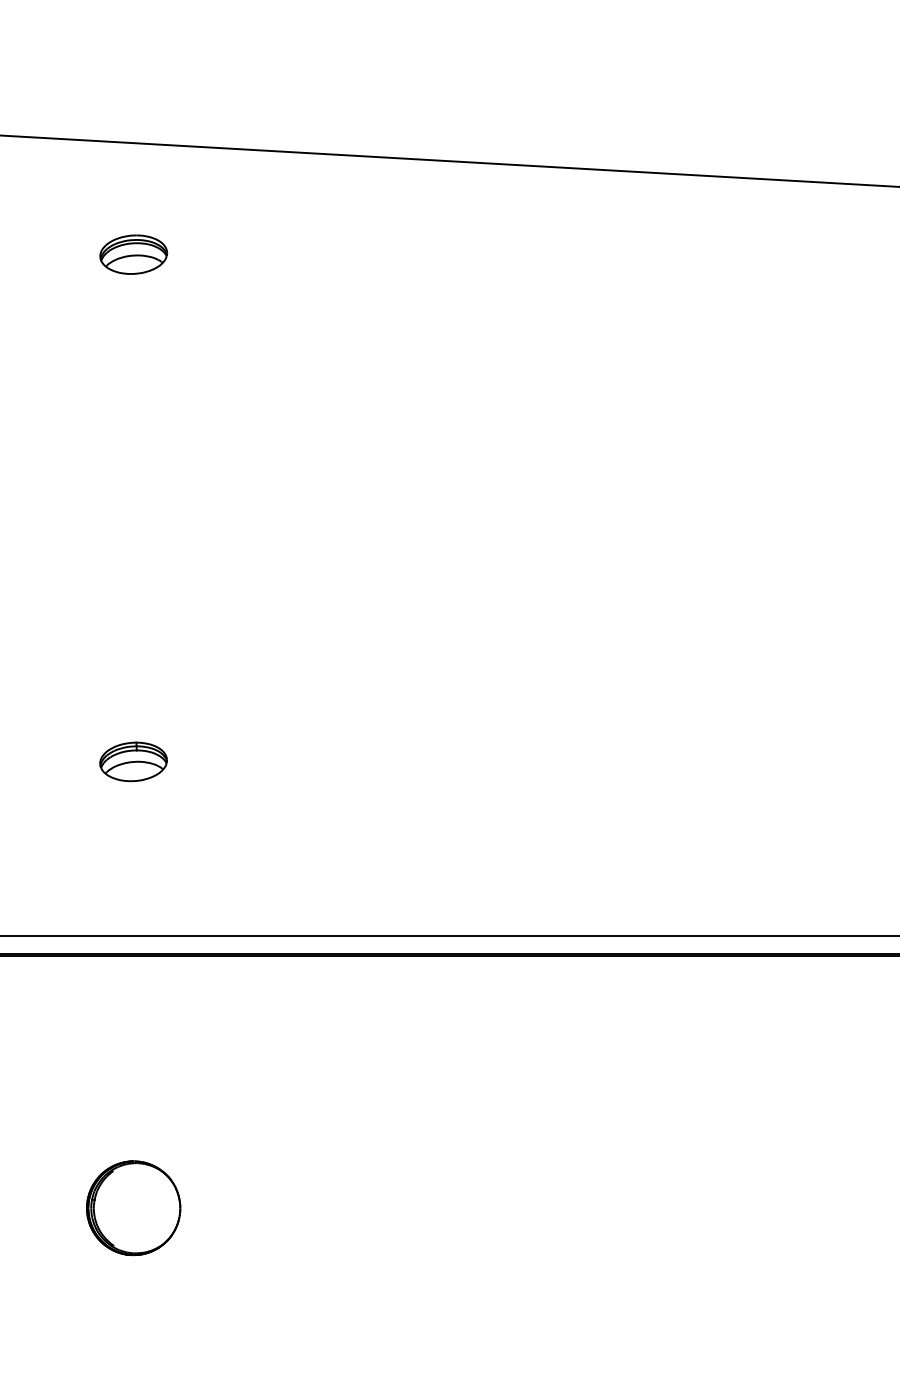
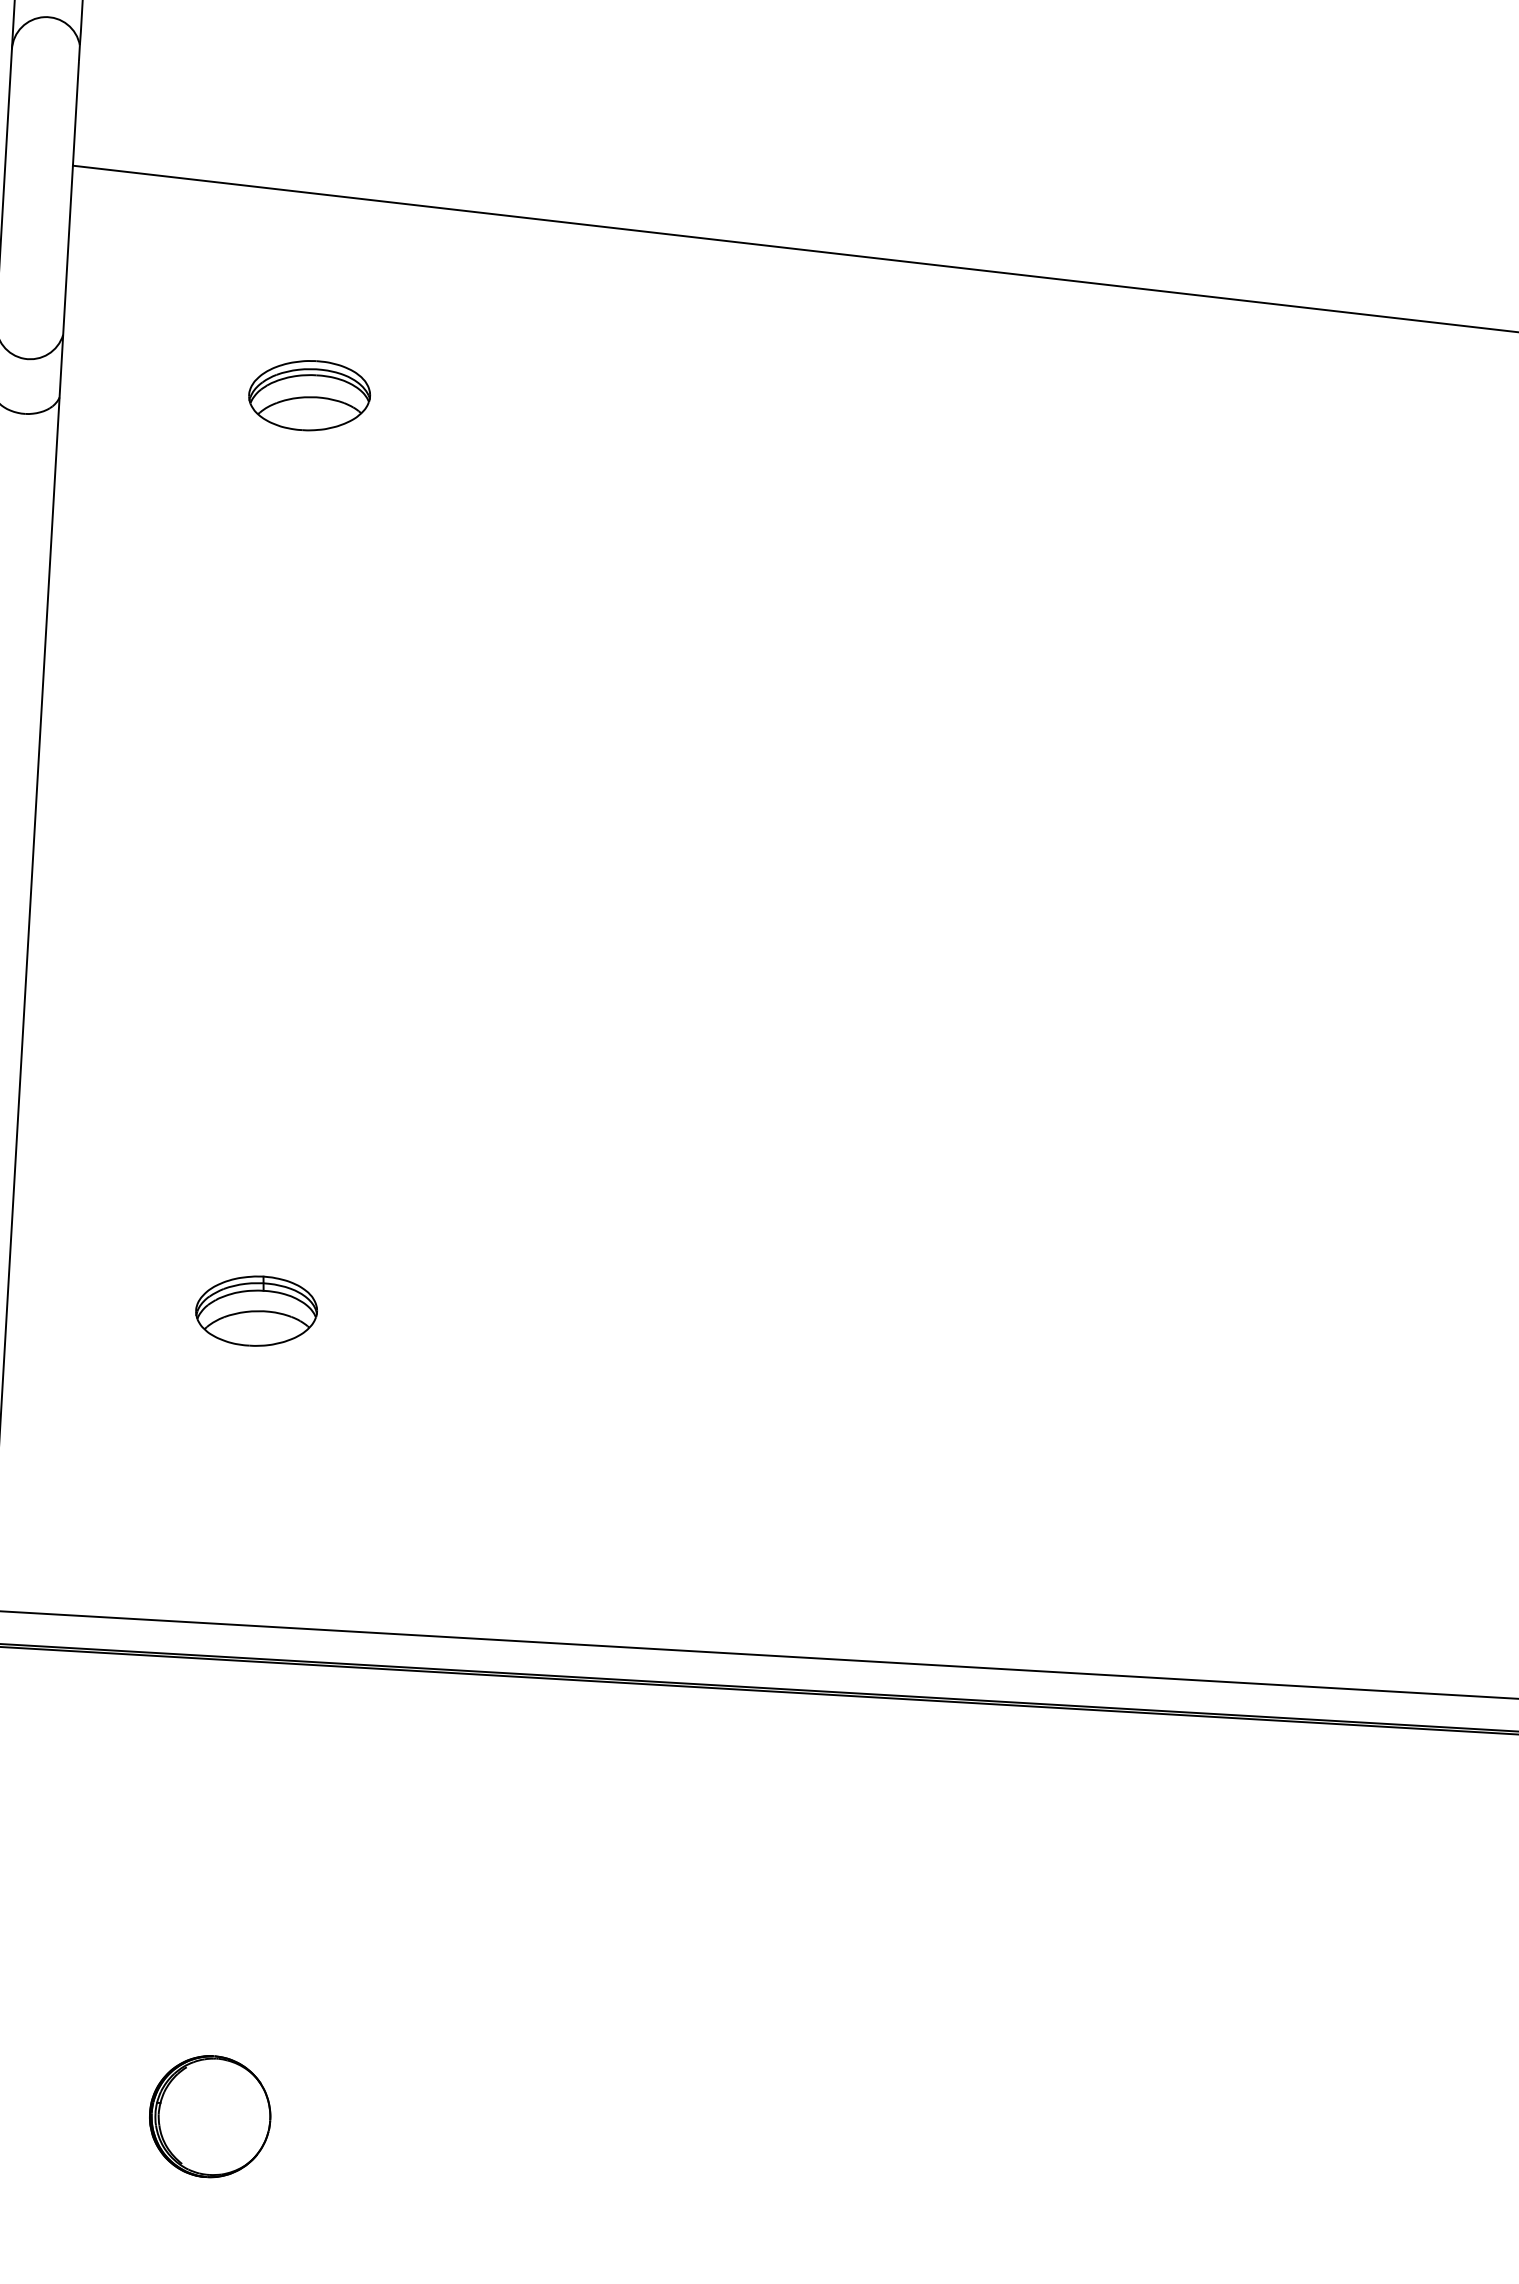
part: (133, 1207) -> (210, 2115), size x0.71

